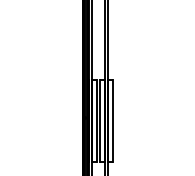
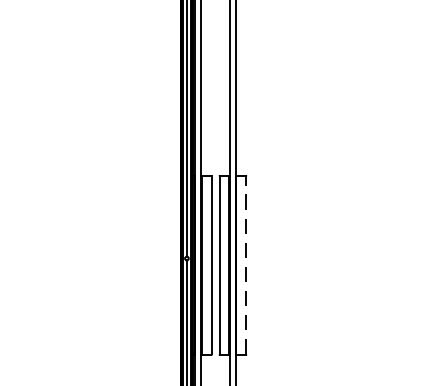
line: (112, 121) -> (246, 266), solid -> dashed

